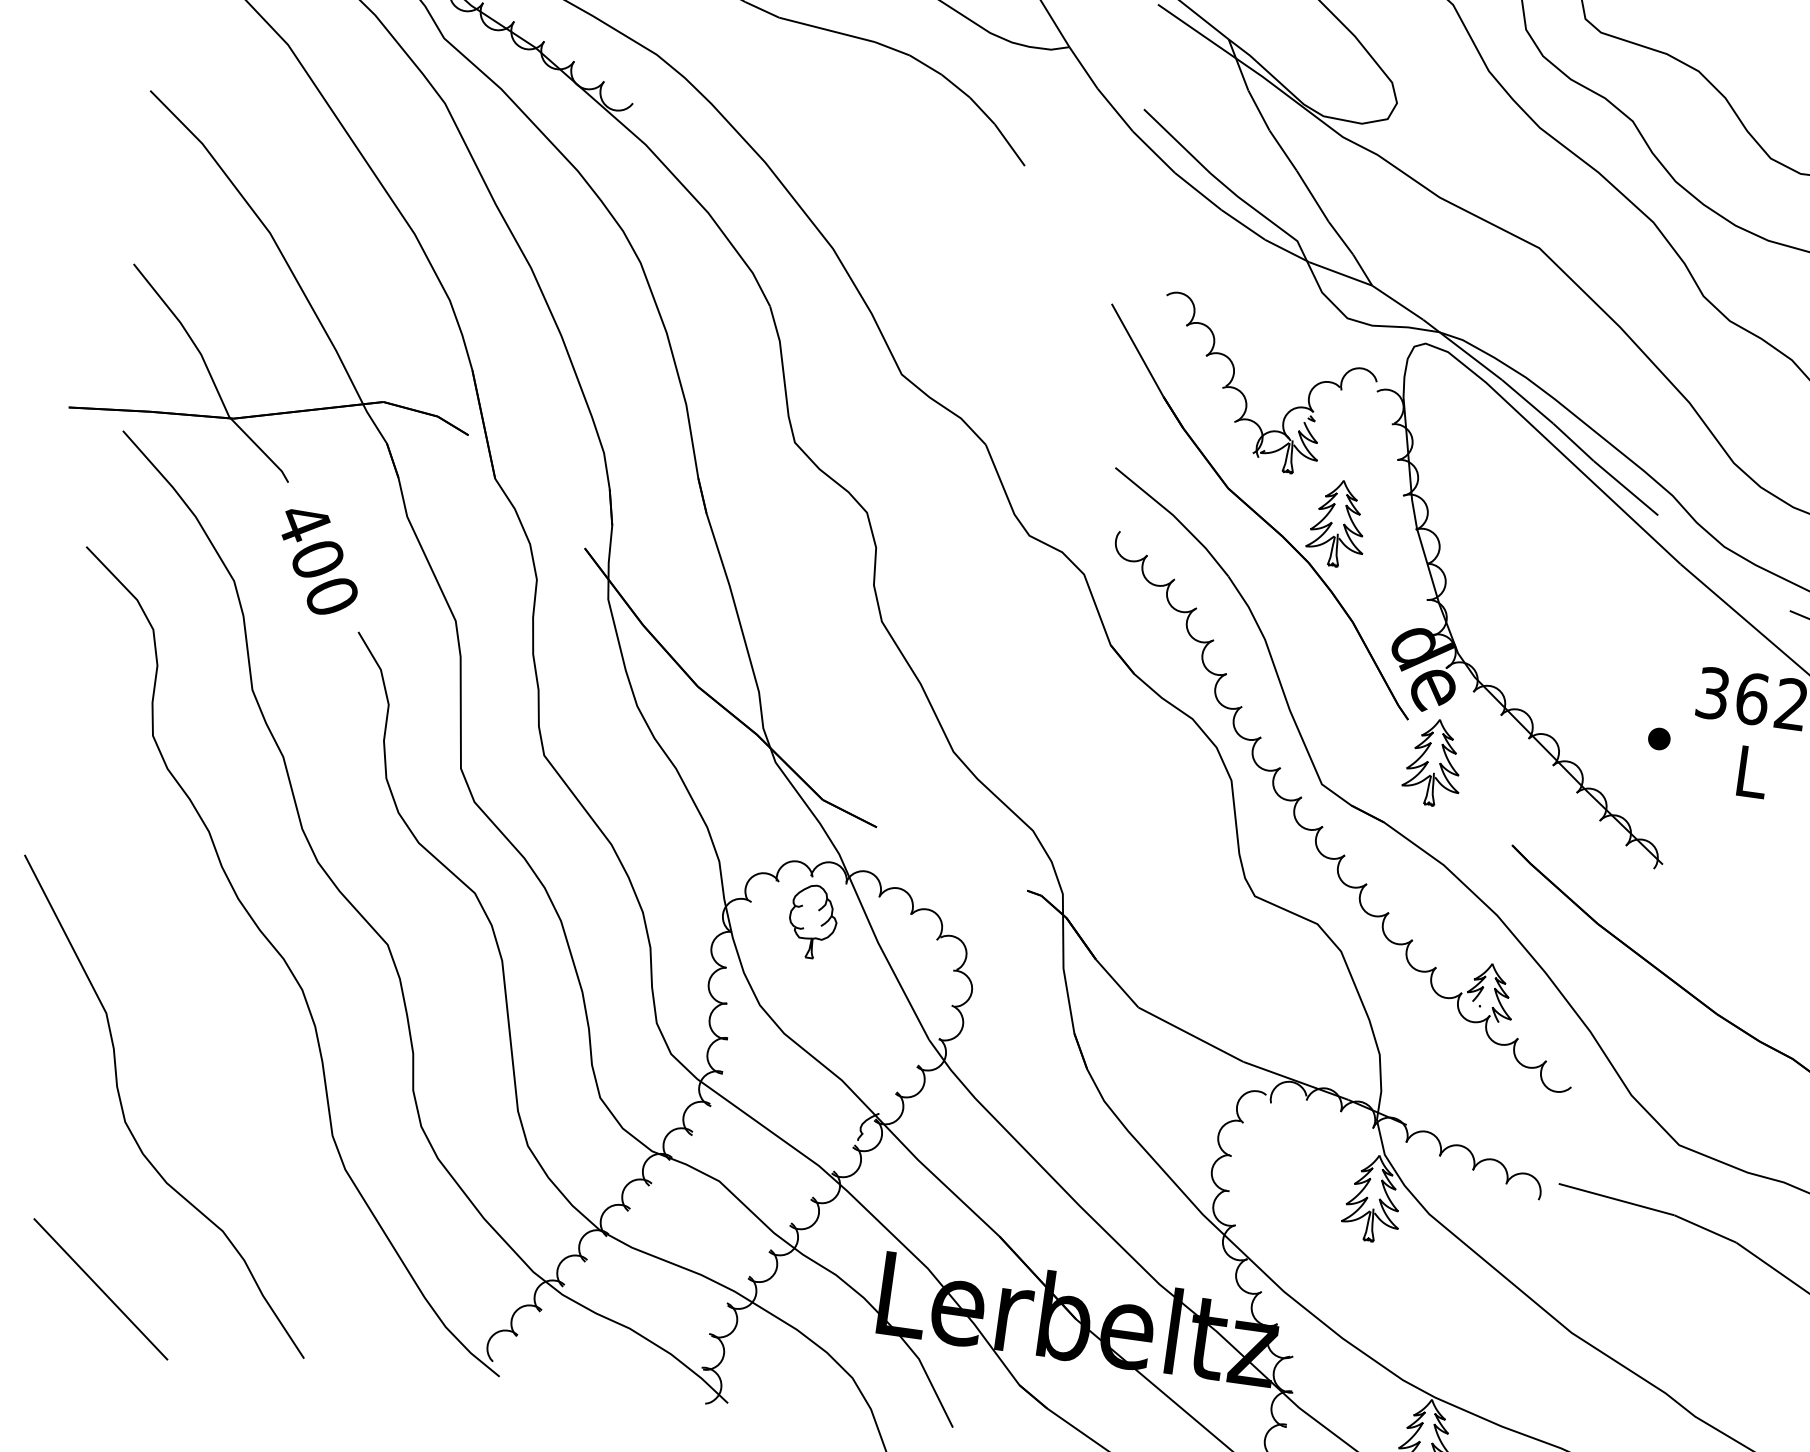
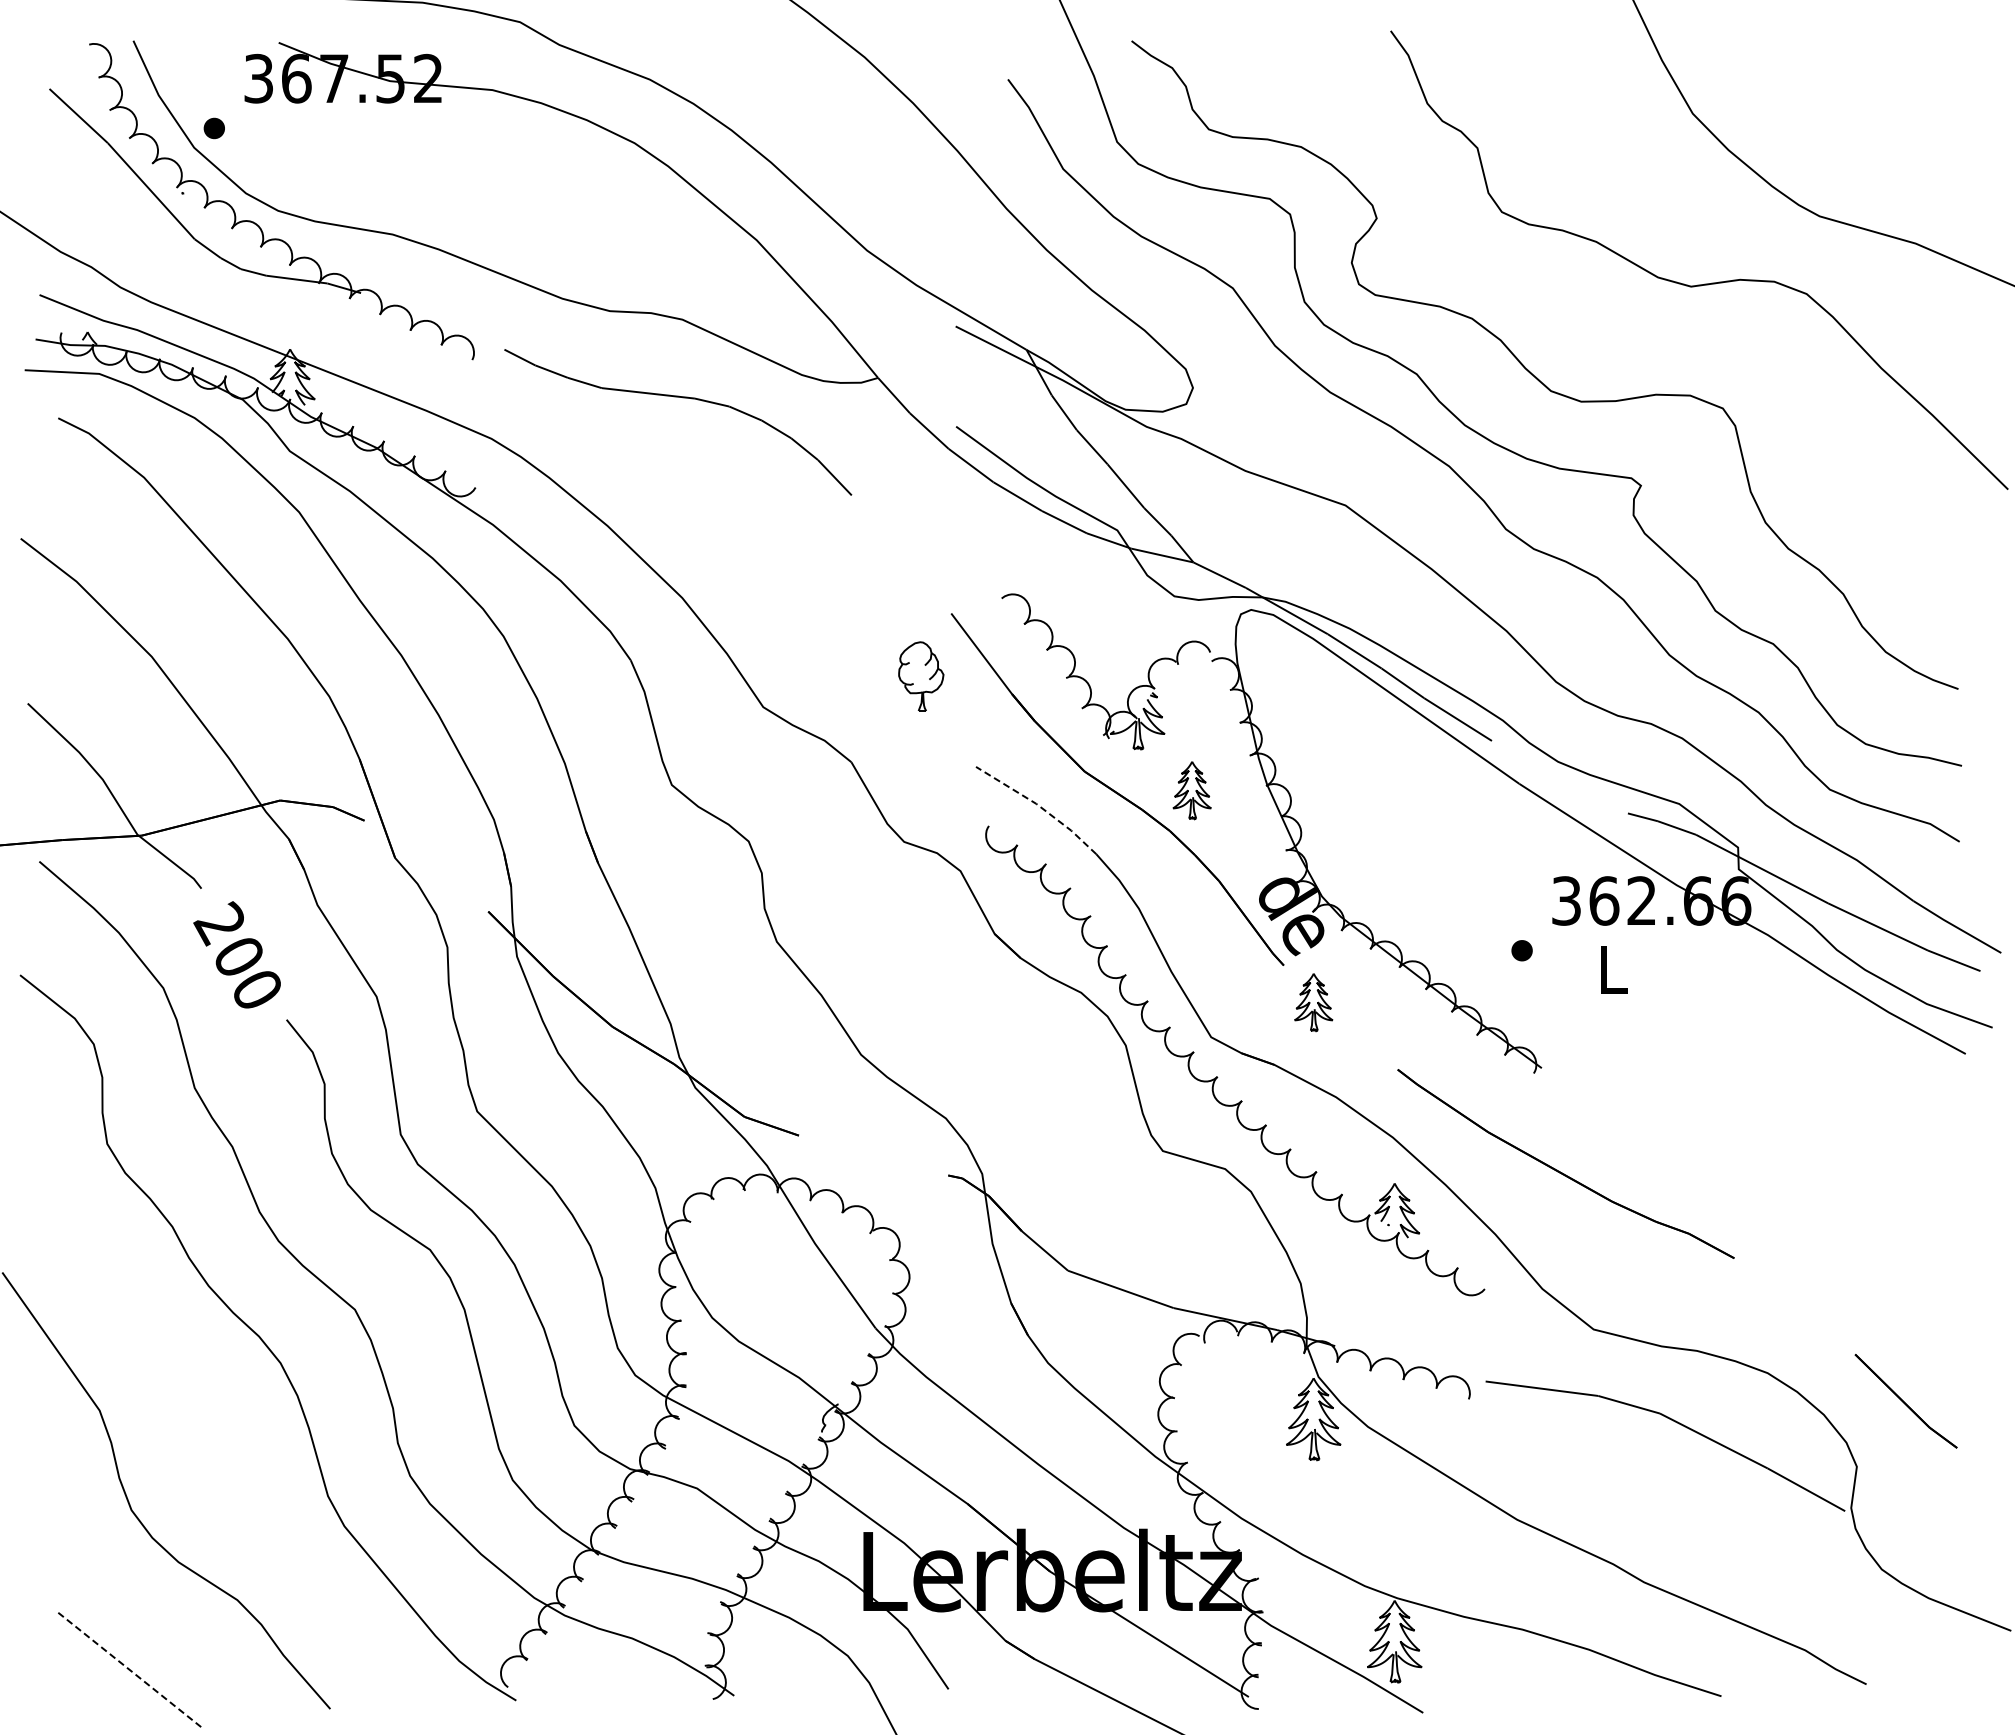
line: (1175, 518) -> (1039, 806), solid -> dashed
text: (302, 521) -> (219, 923), 400 -> 200
part: (1337, 523) -> (1191, 790), size x0.7
part: (1433, 762) -> (1313, 1002), size x0.7
part: (813, 921) -> (921, 676), moved
line: (100, 1289) -> (130, 1670), solid -> dashed

